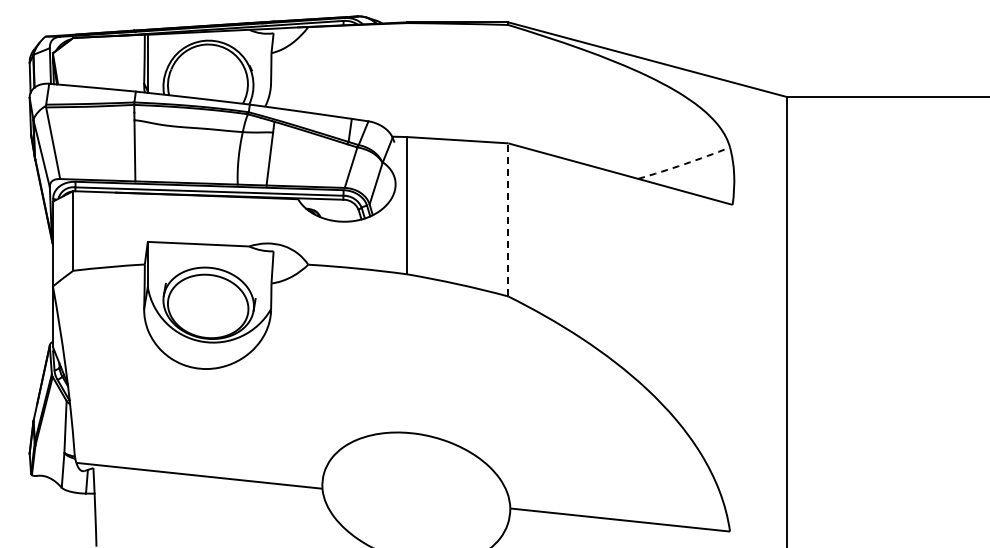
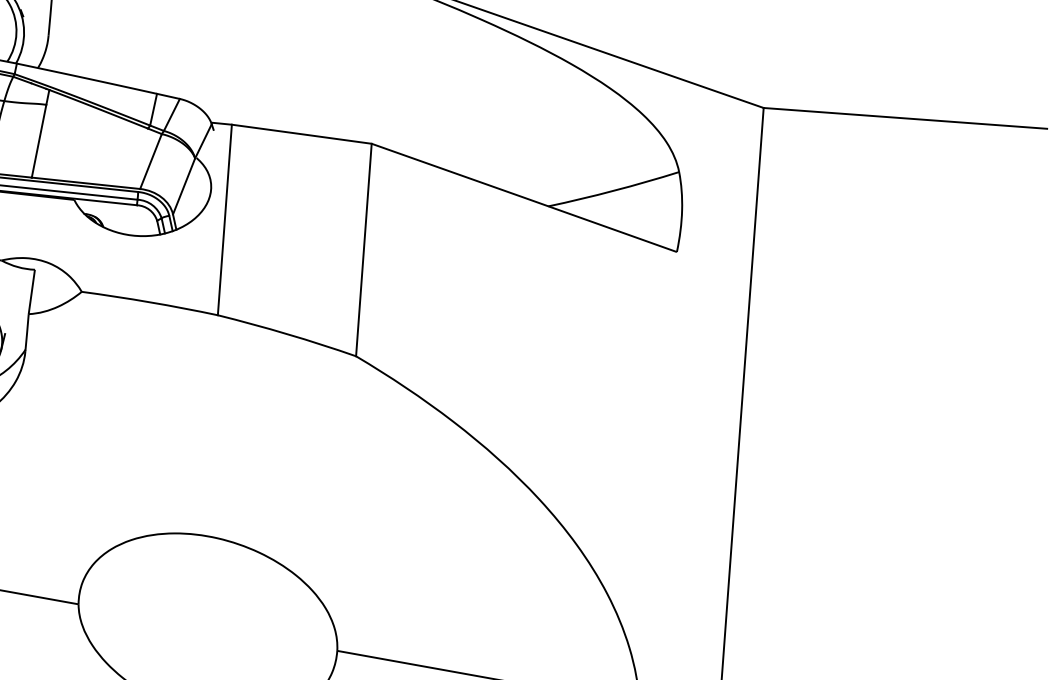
arc: (684, 164) -> (614, 191), dashed -> solid
line: (508, 219) -> (364, 249), dashed -> solid

